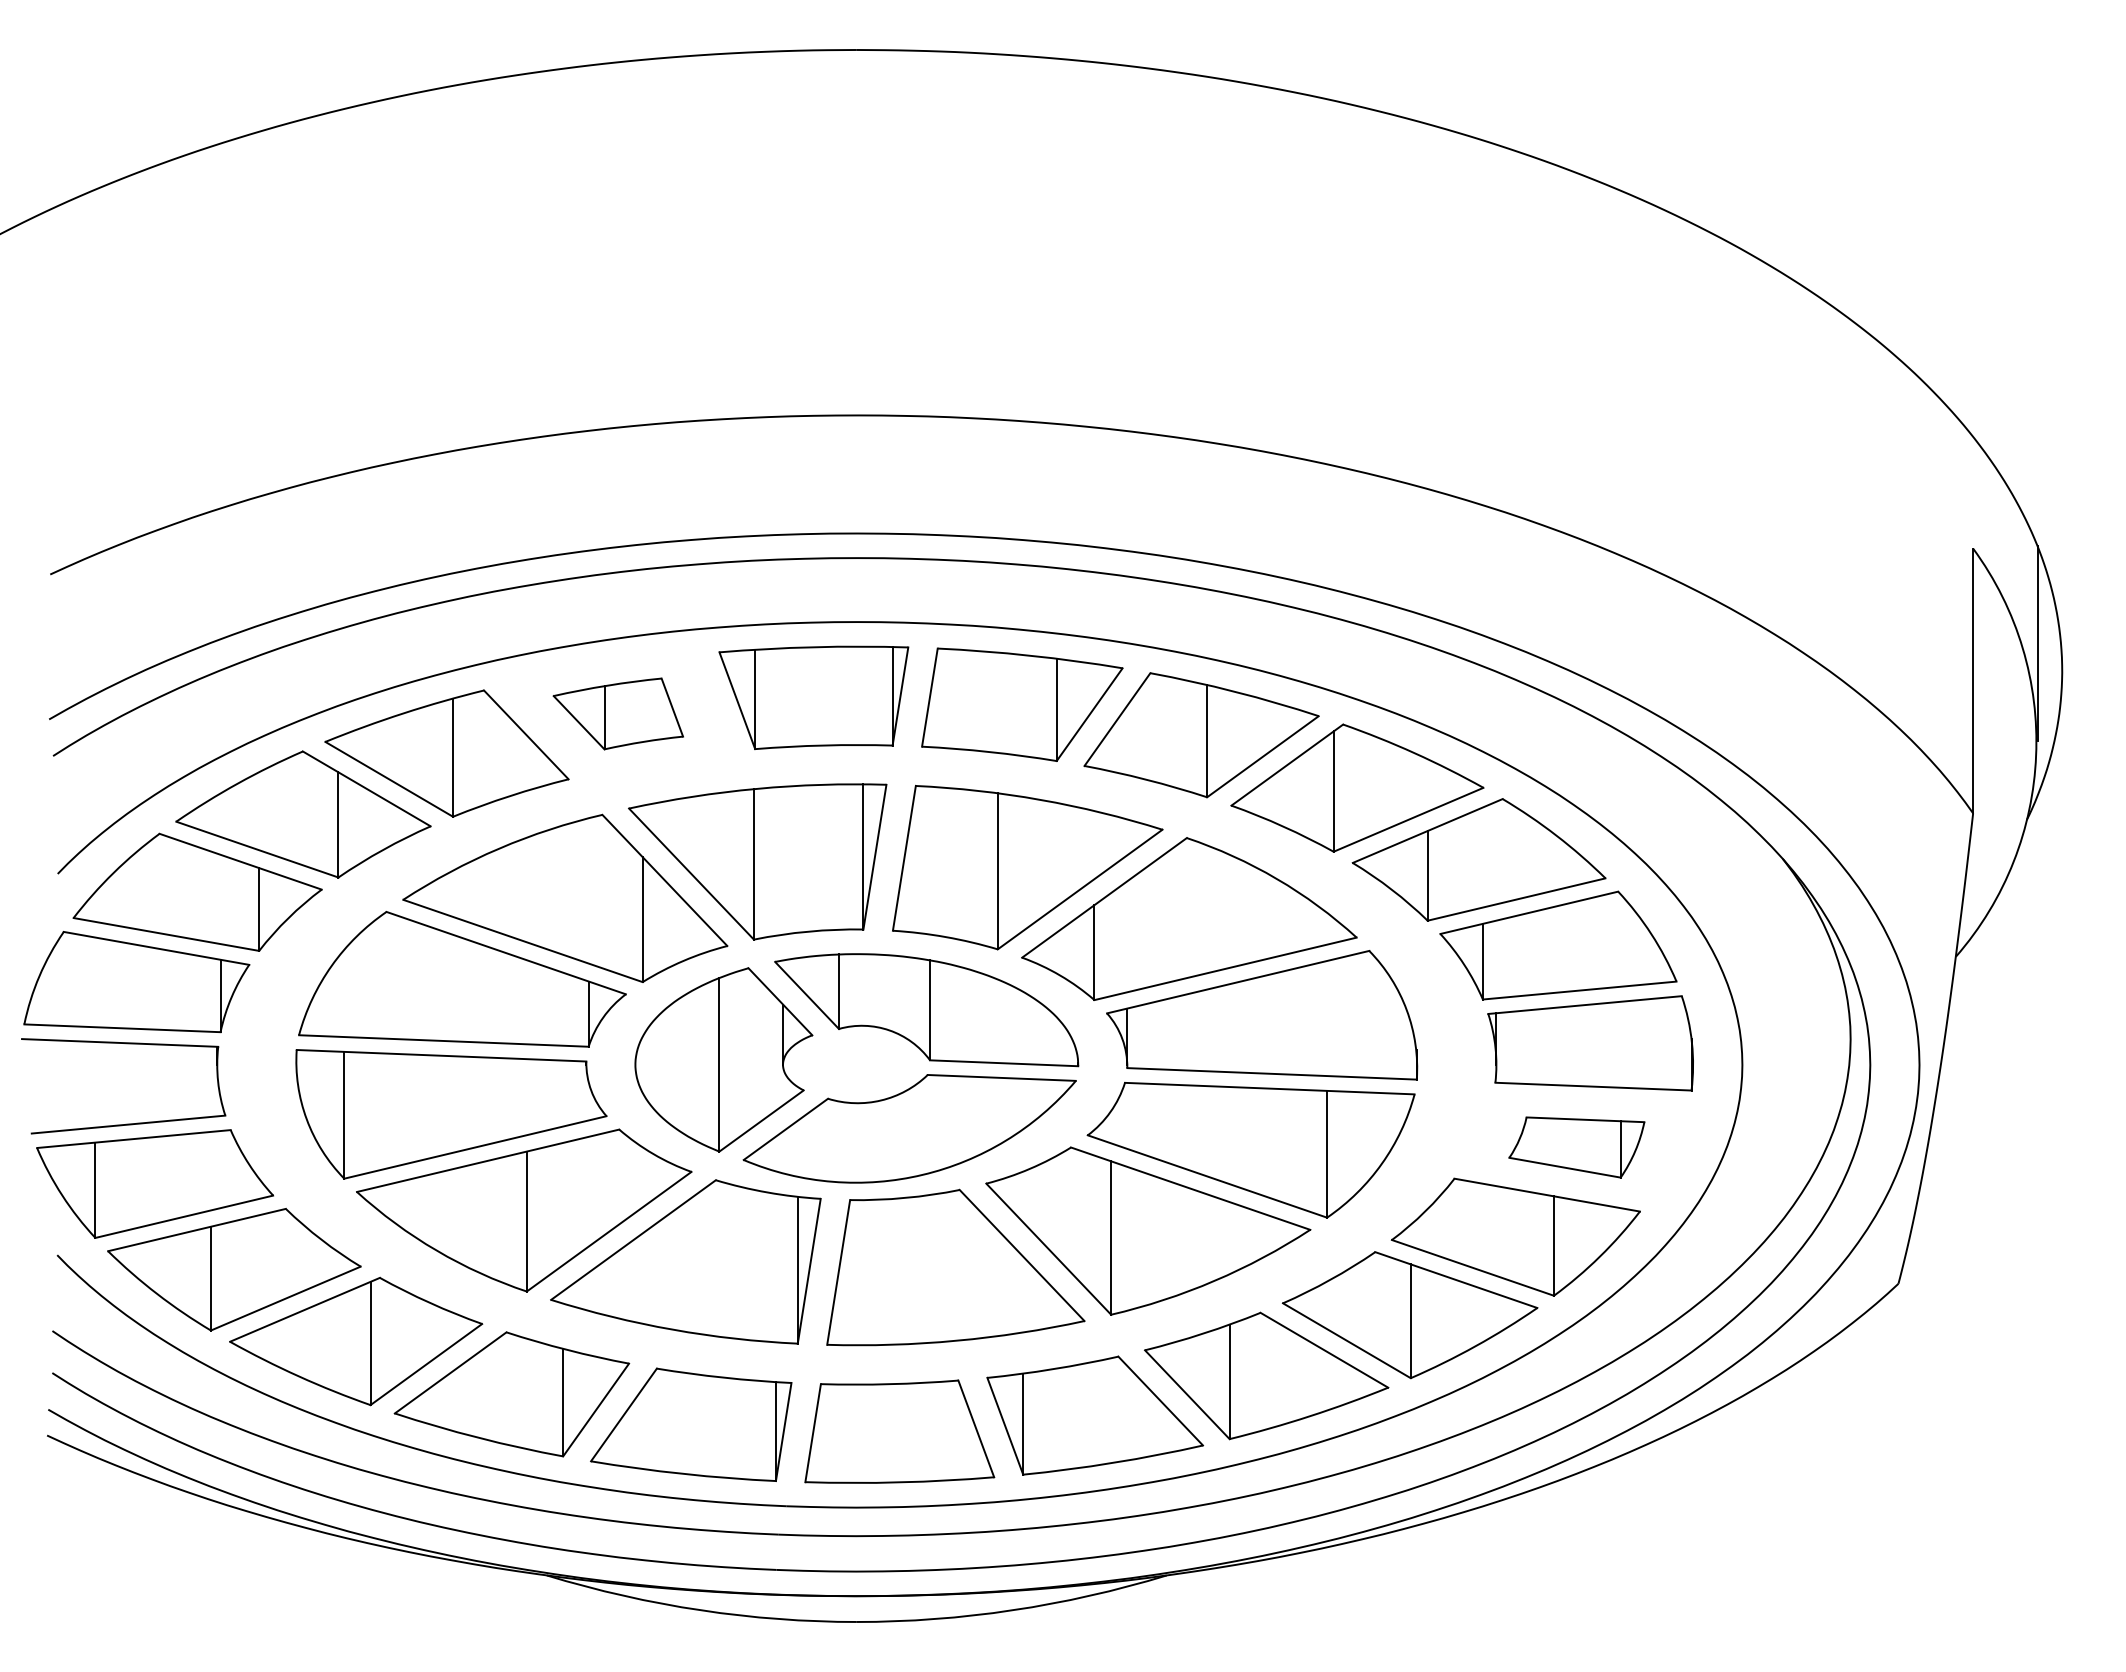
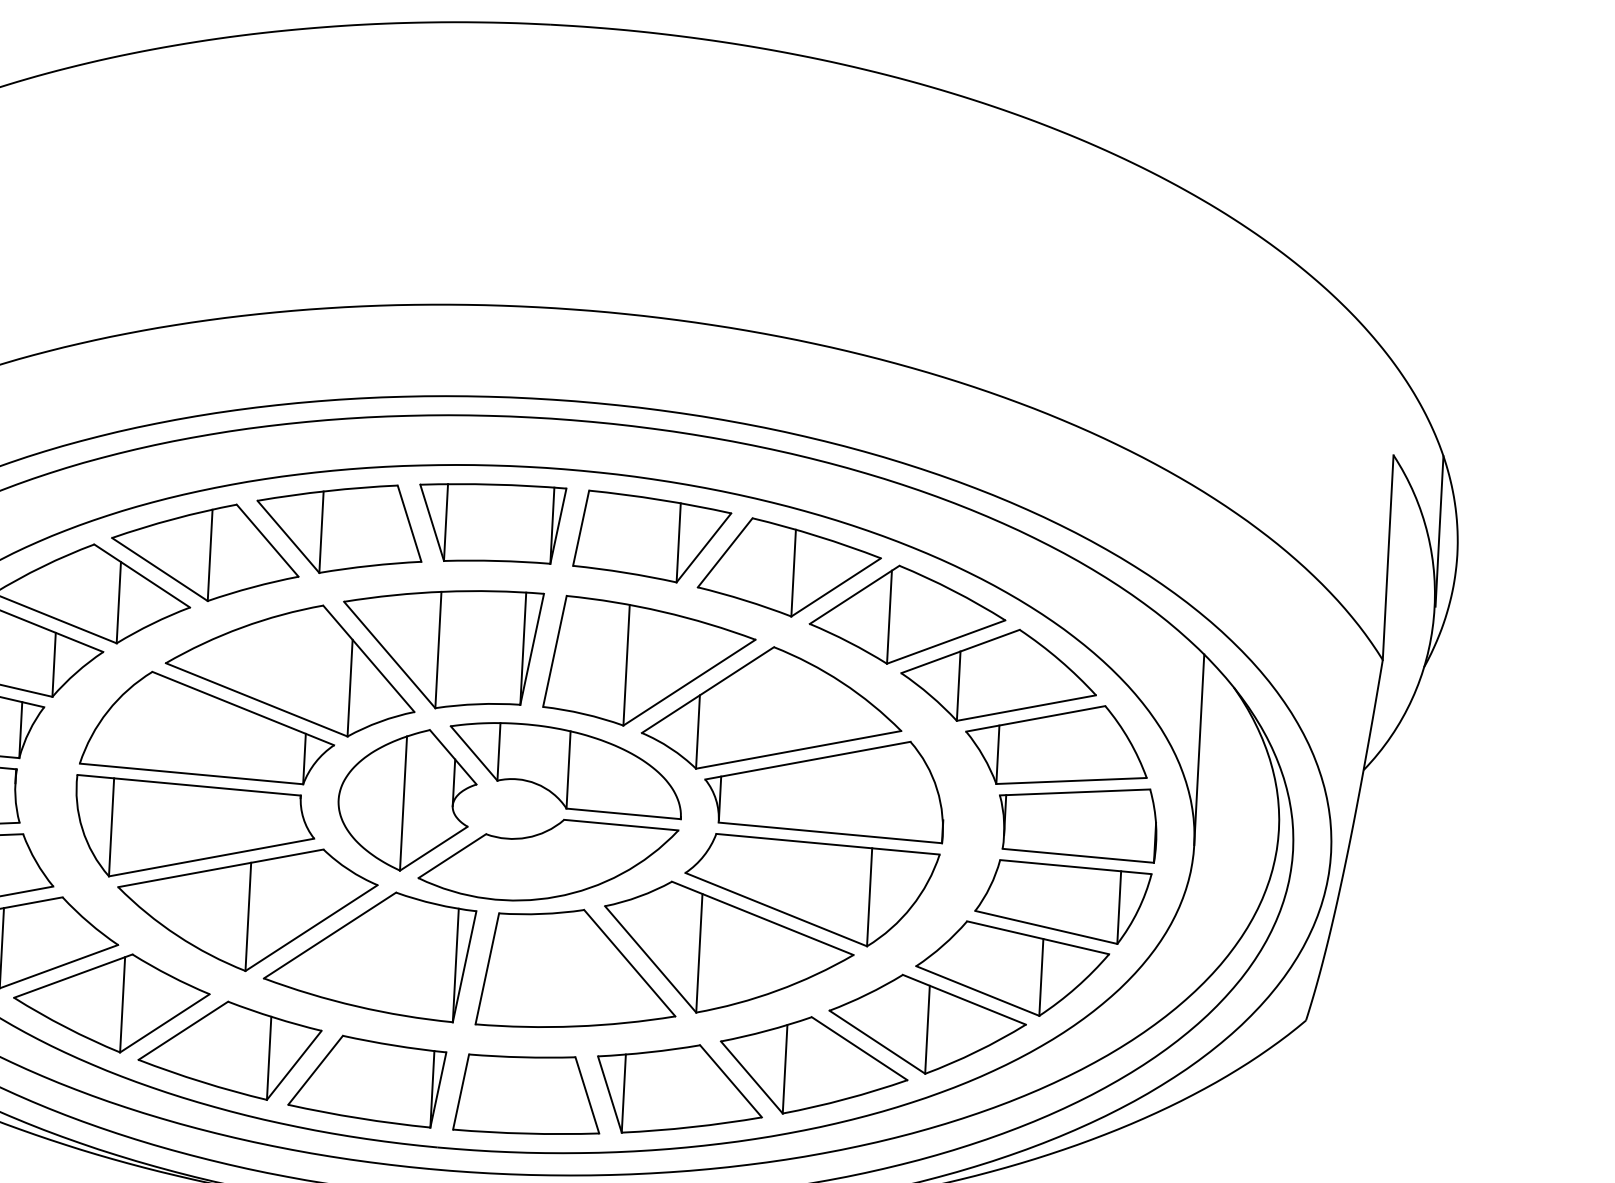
part: (618, 713) -> (339, 527), size x1.67
line: (1742, 941) -> (1199, 749), added
part: (1576, 1147) -> (1062, 902), size x1.67

